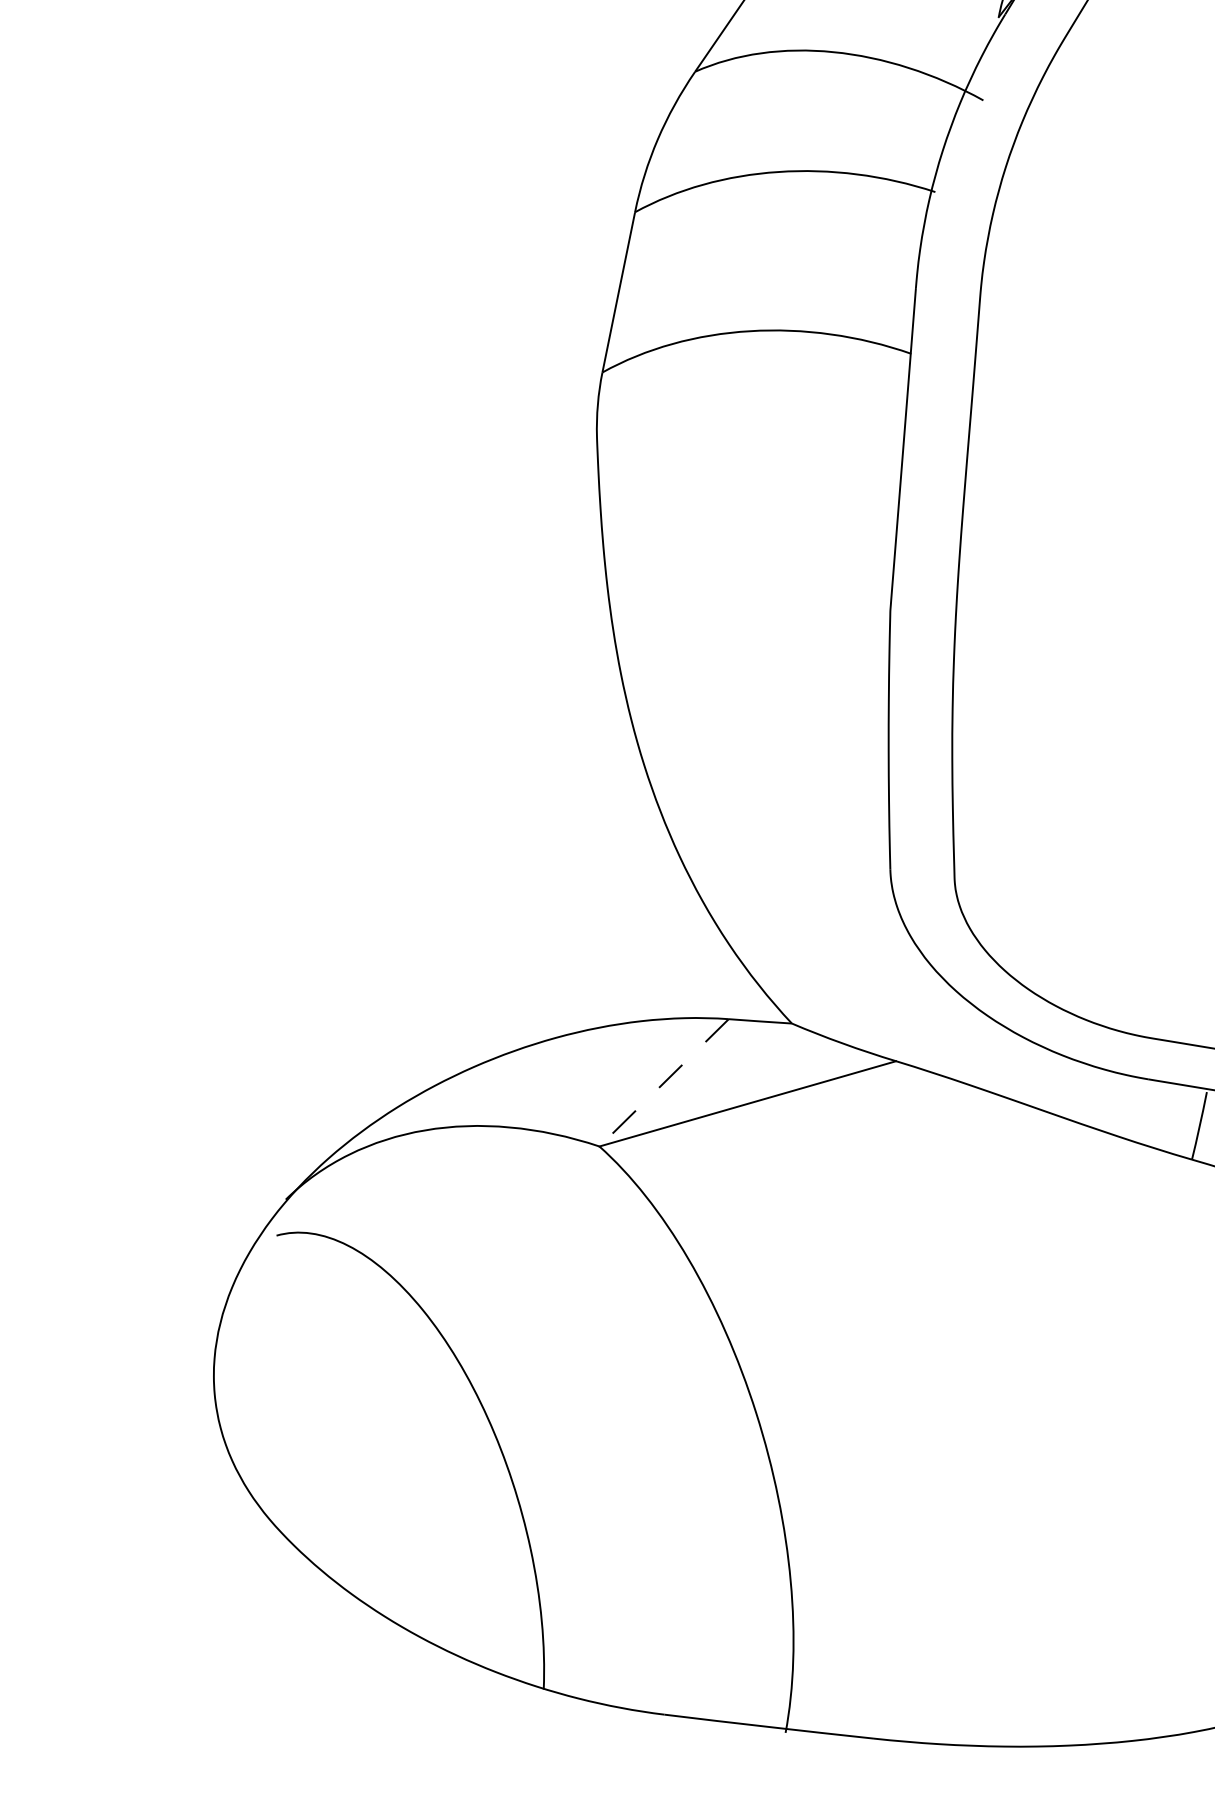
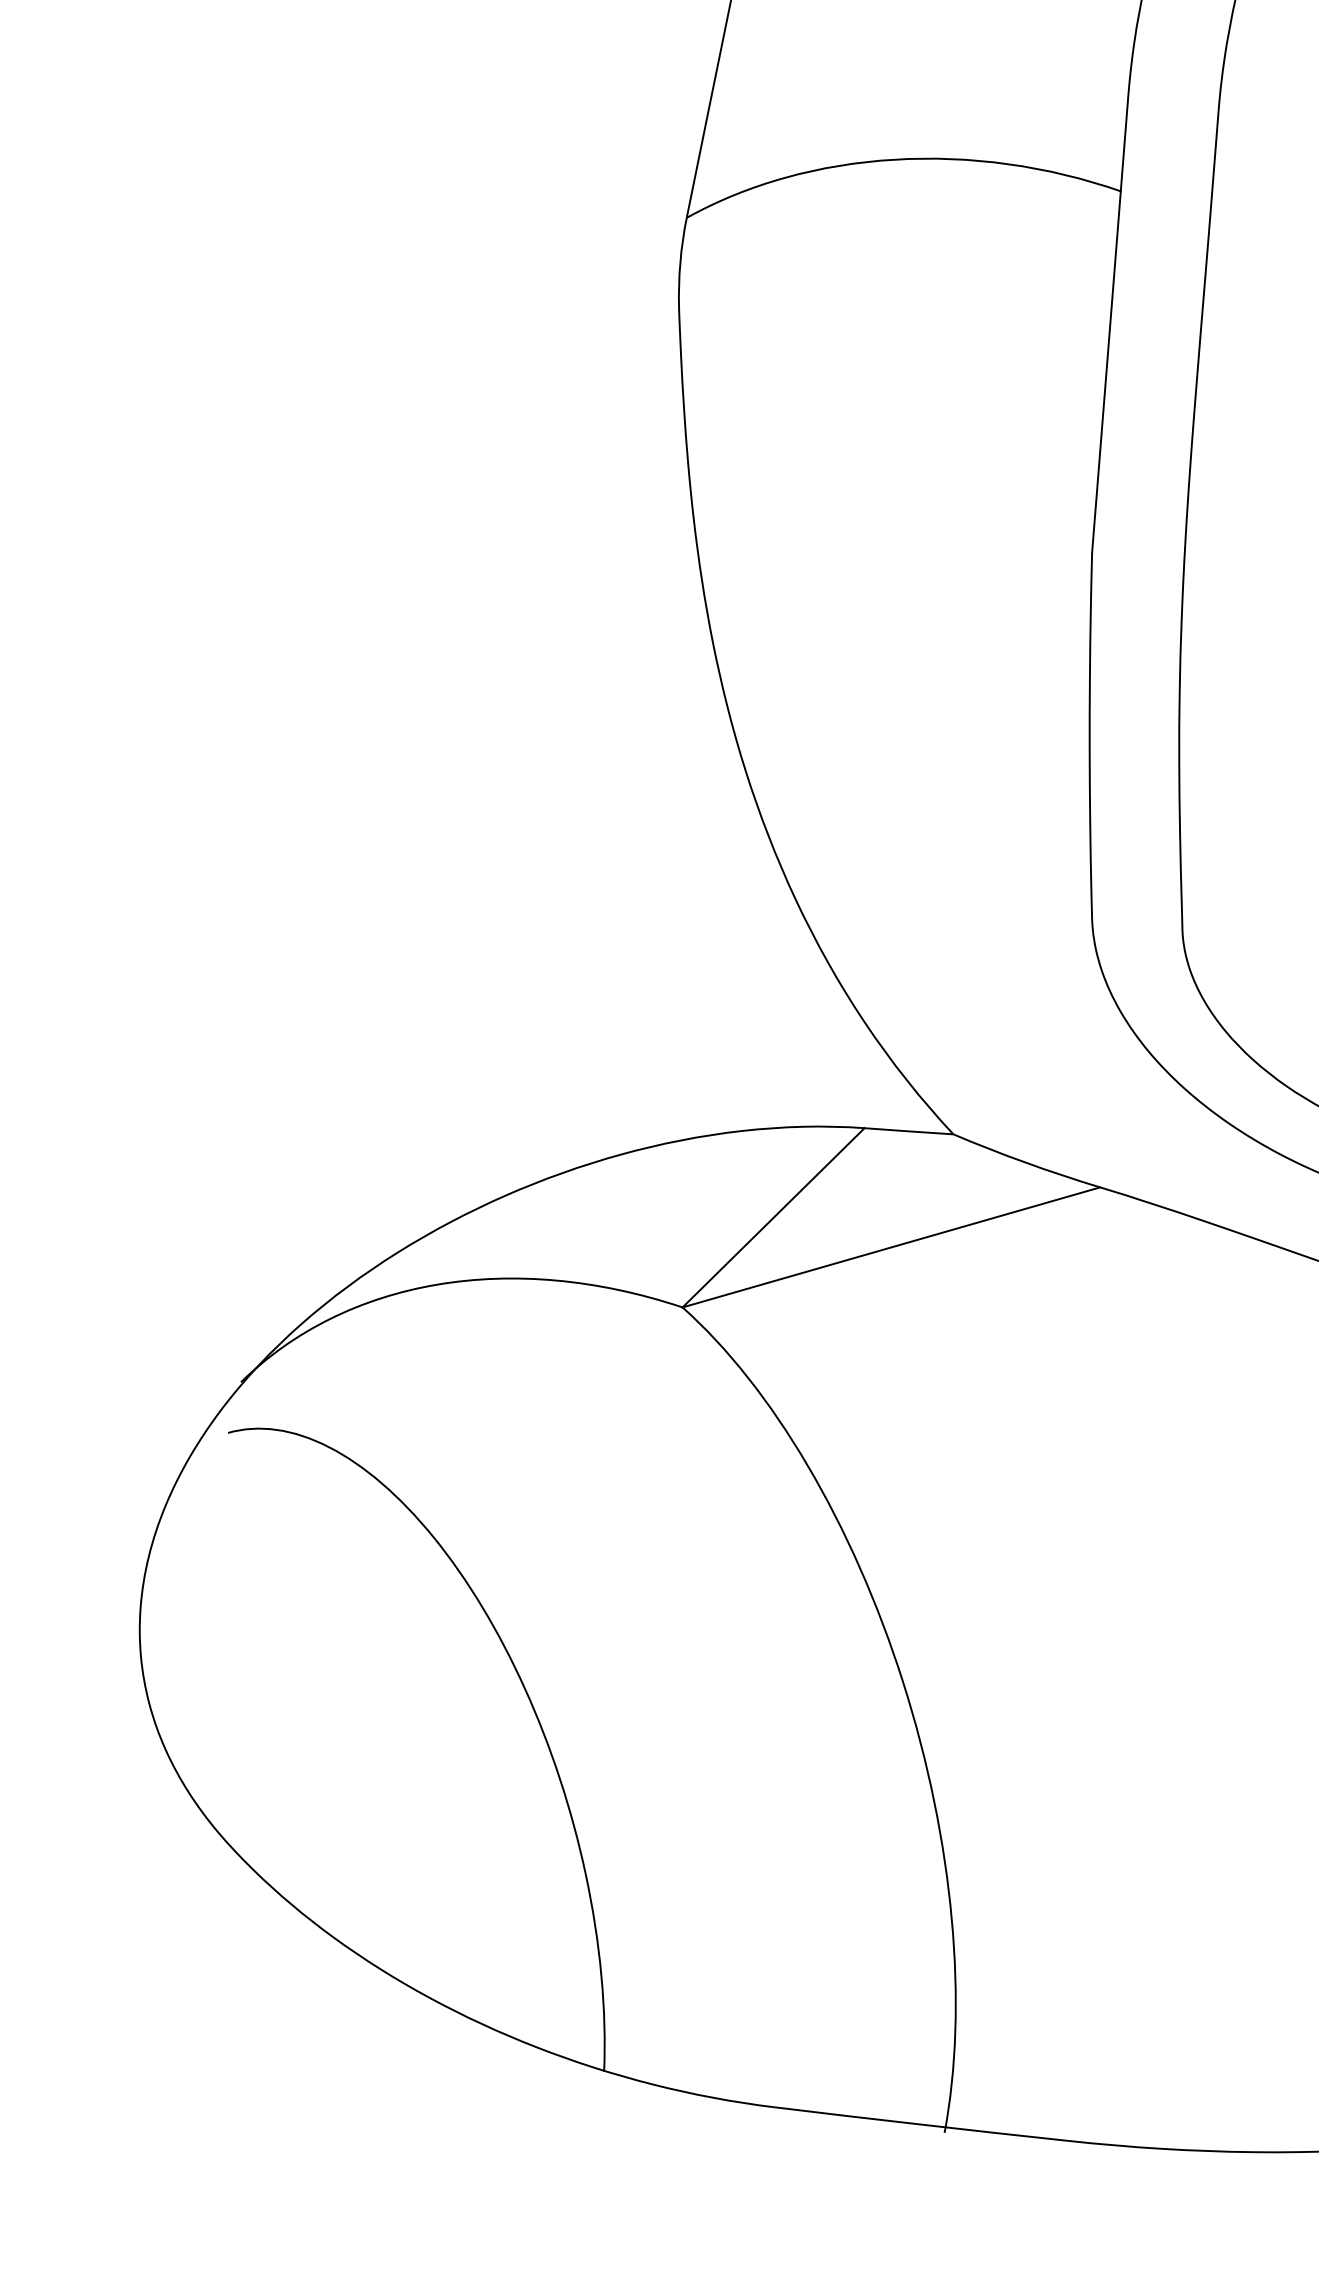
line: (664, 1082) -> (774, 1217), dashed -> solid

